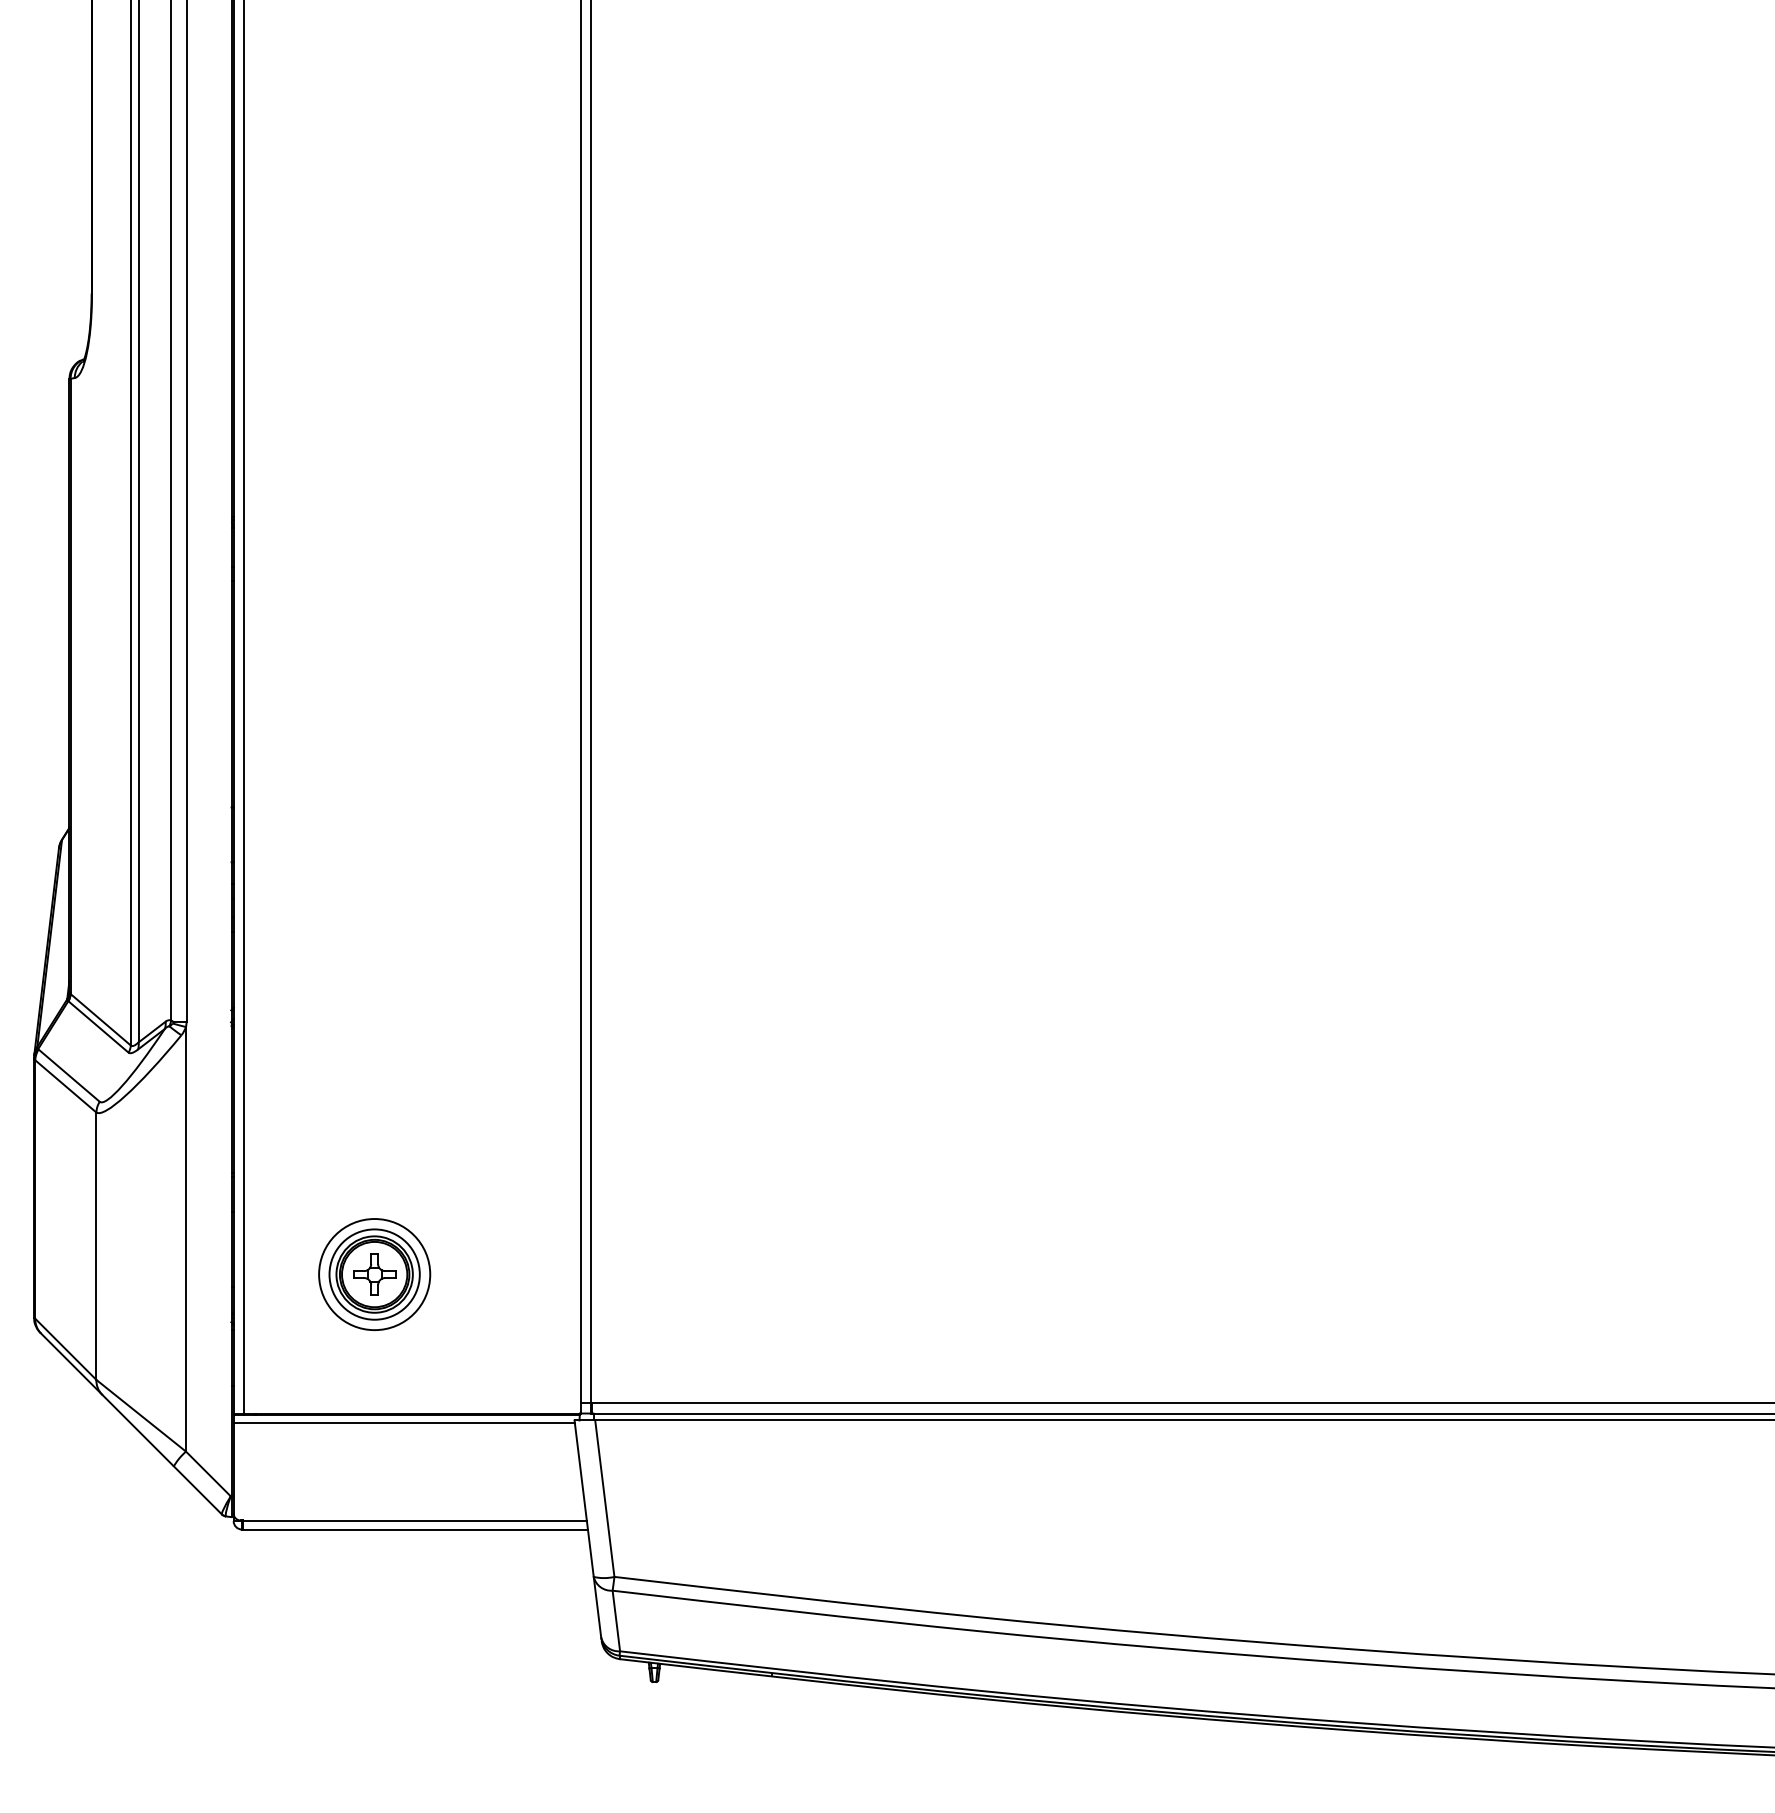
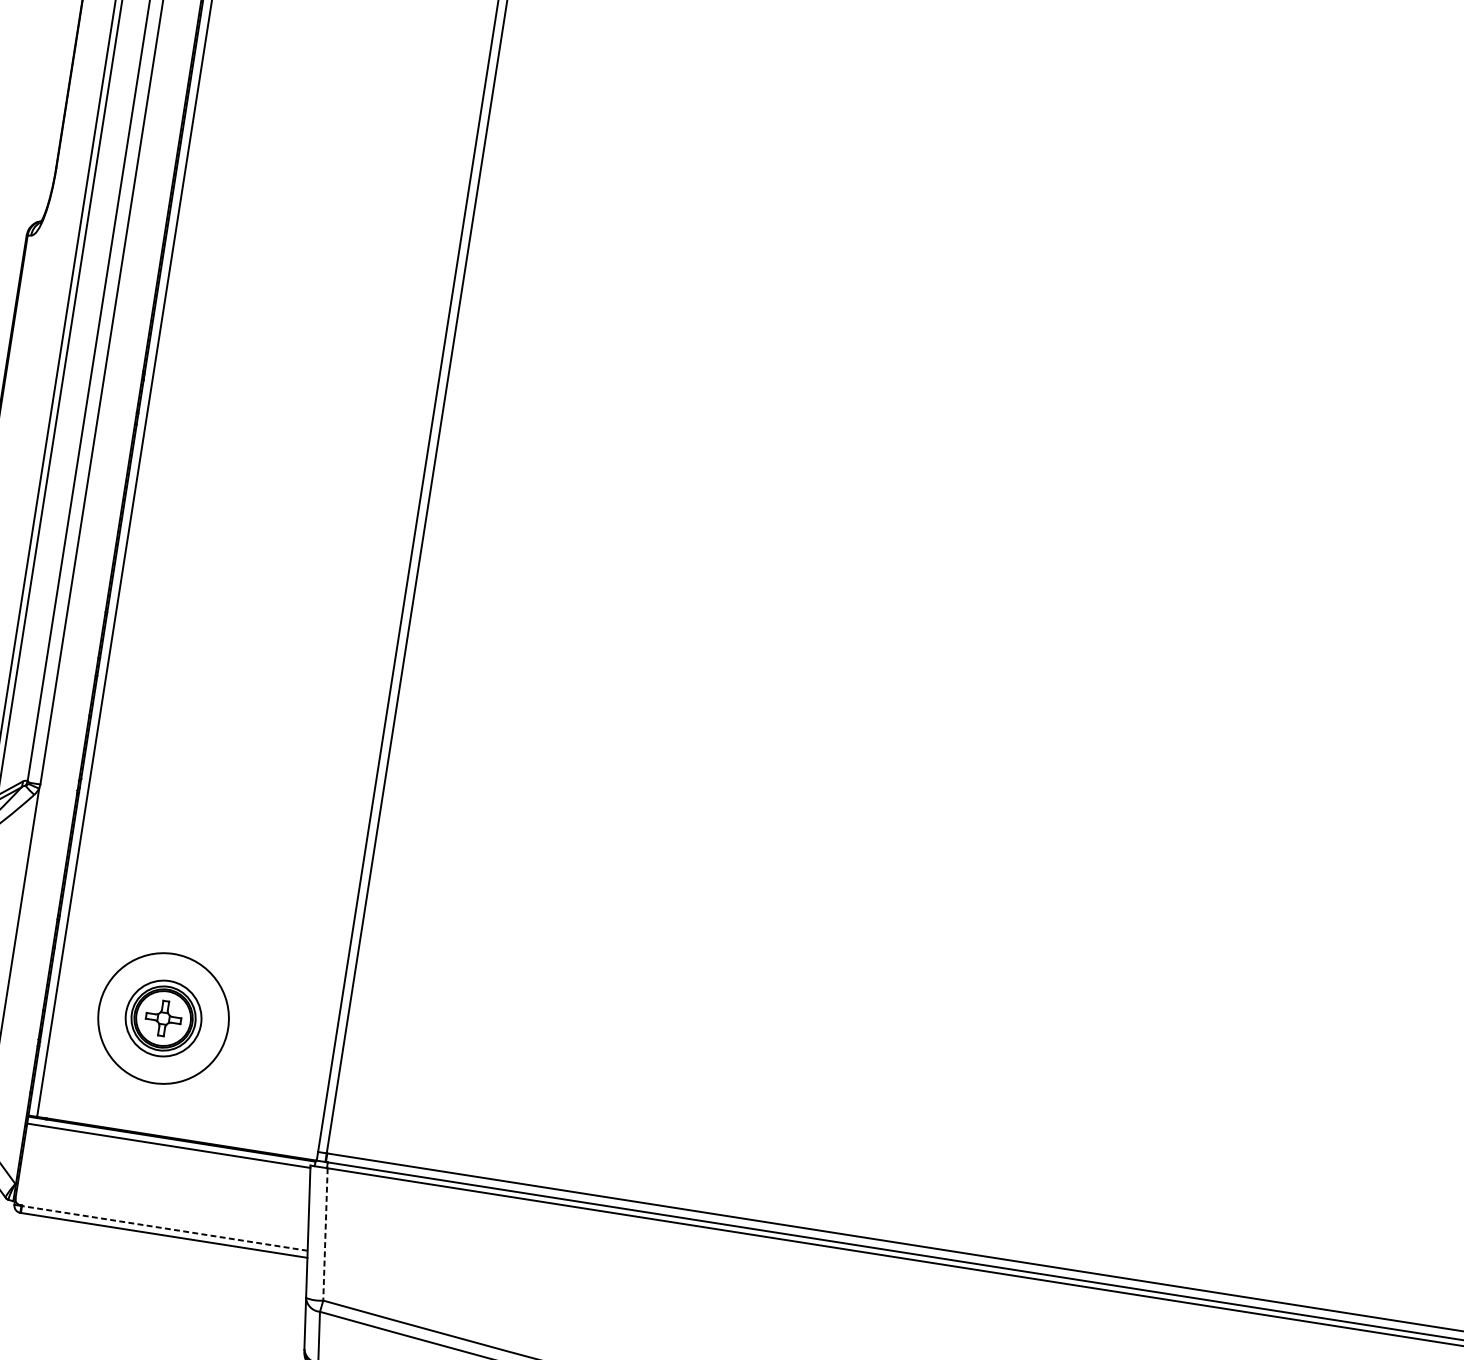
circle: (374, 1274) -> (163, 1018), size x1.4
line: (604, 1498) -> (325, 1234), solid -> dashed
line: (414, 1521) -> (164, 1228), solid -> dashed

